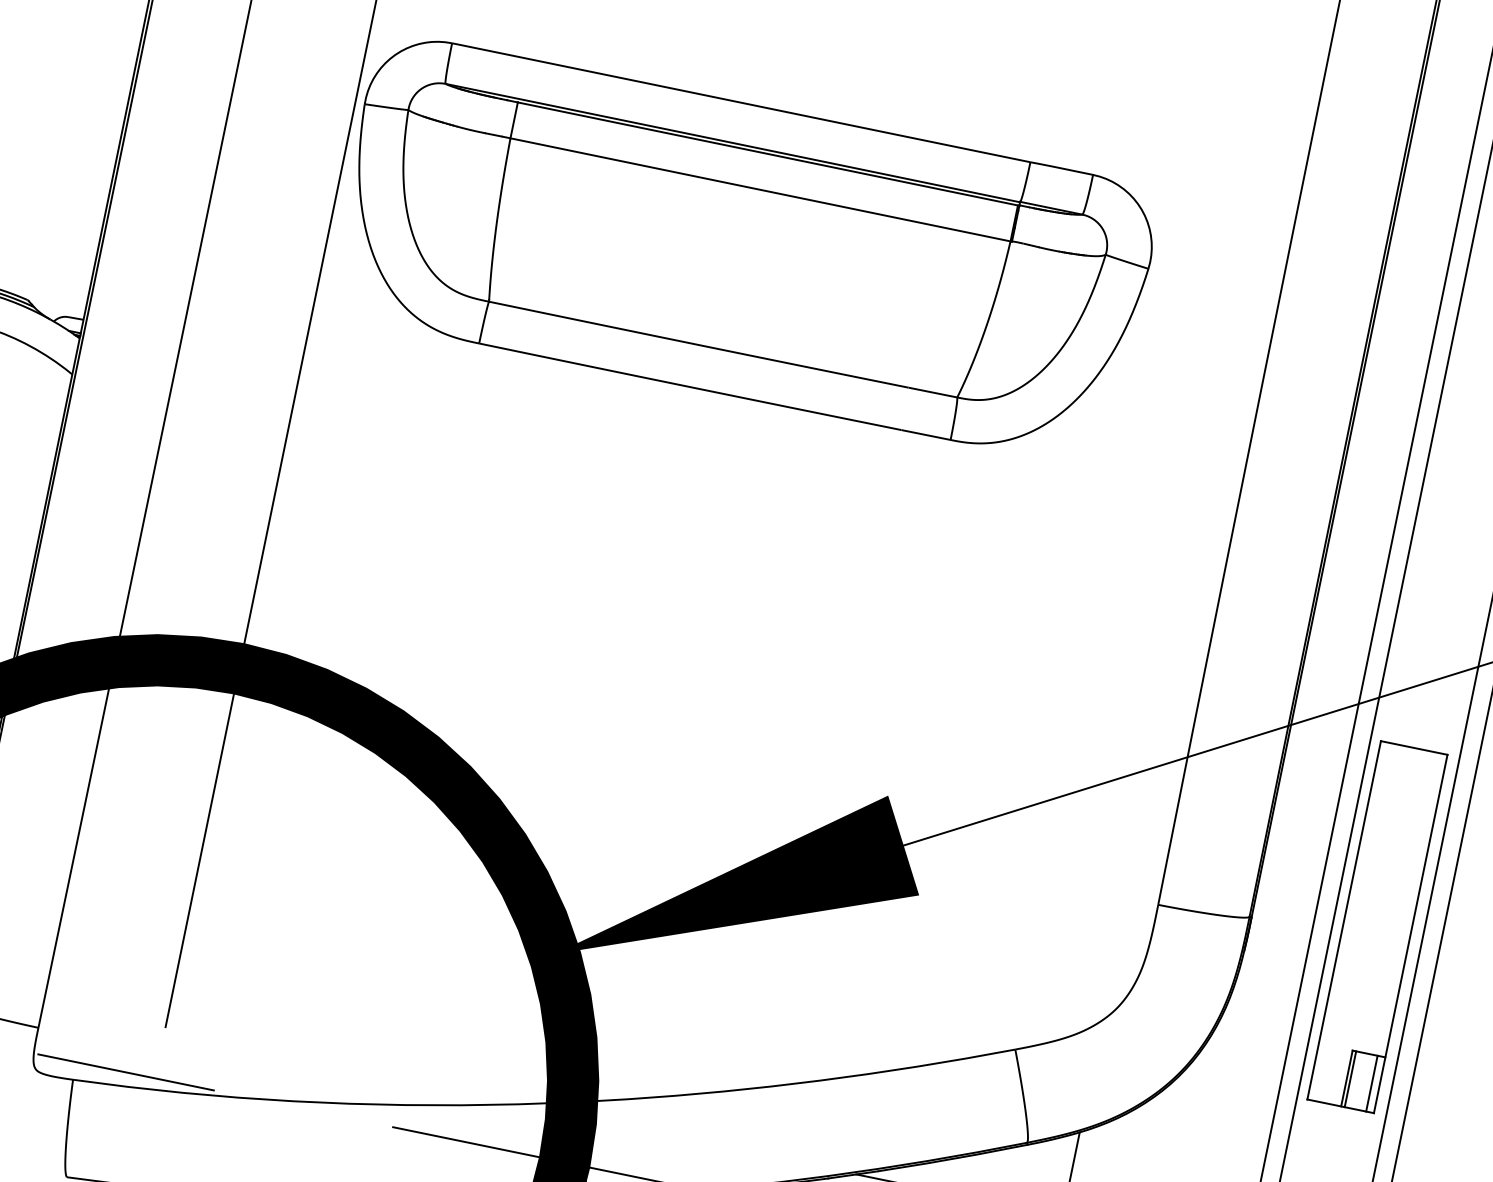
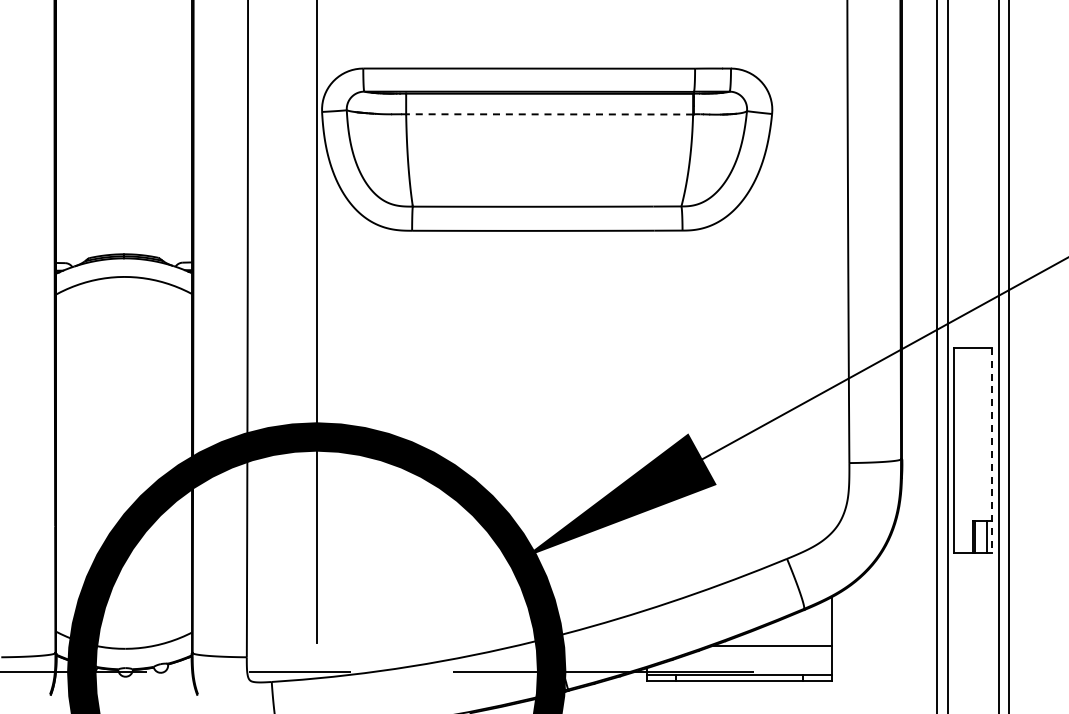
line: (760, 189) -> (549, 114), solid -> dashed
line: (1410, 933) -> (991, 450), solid -> dashed

